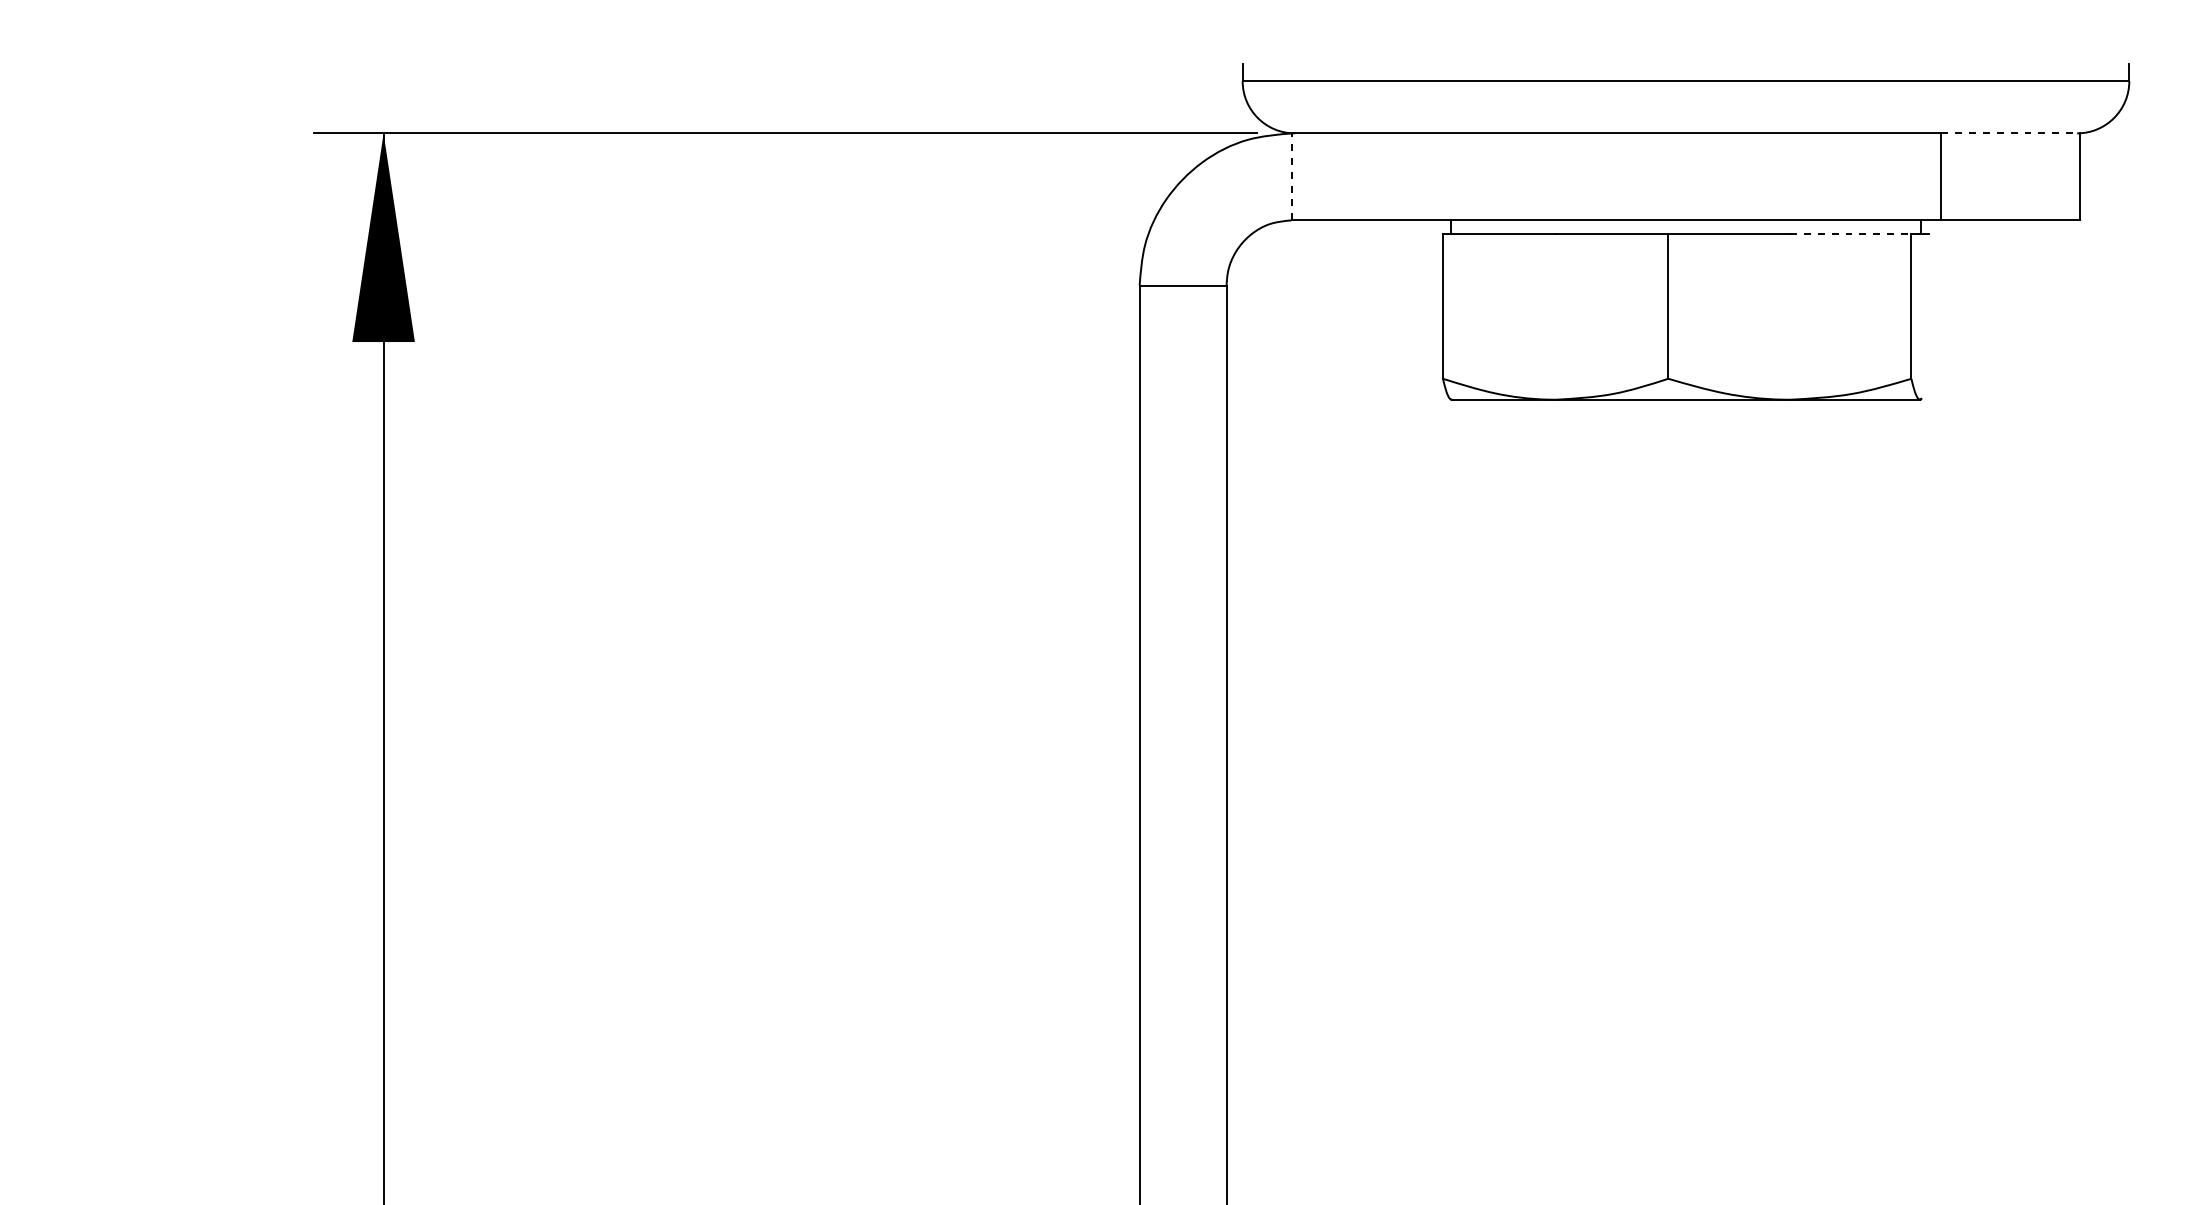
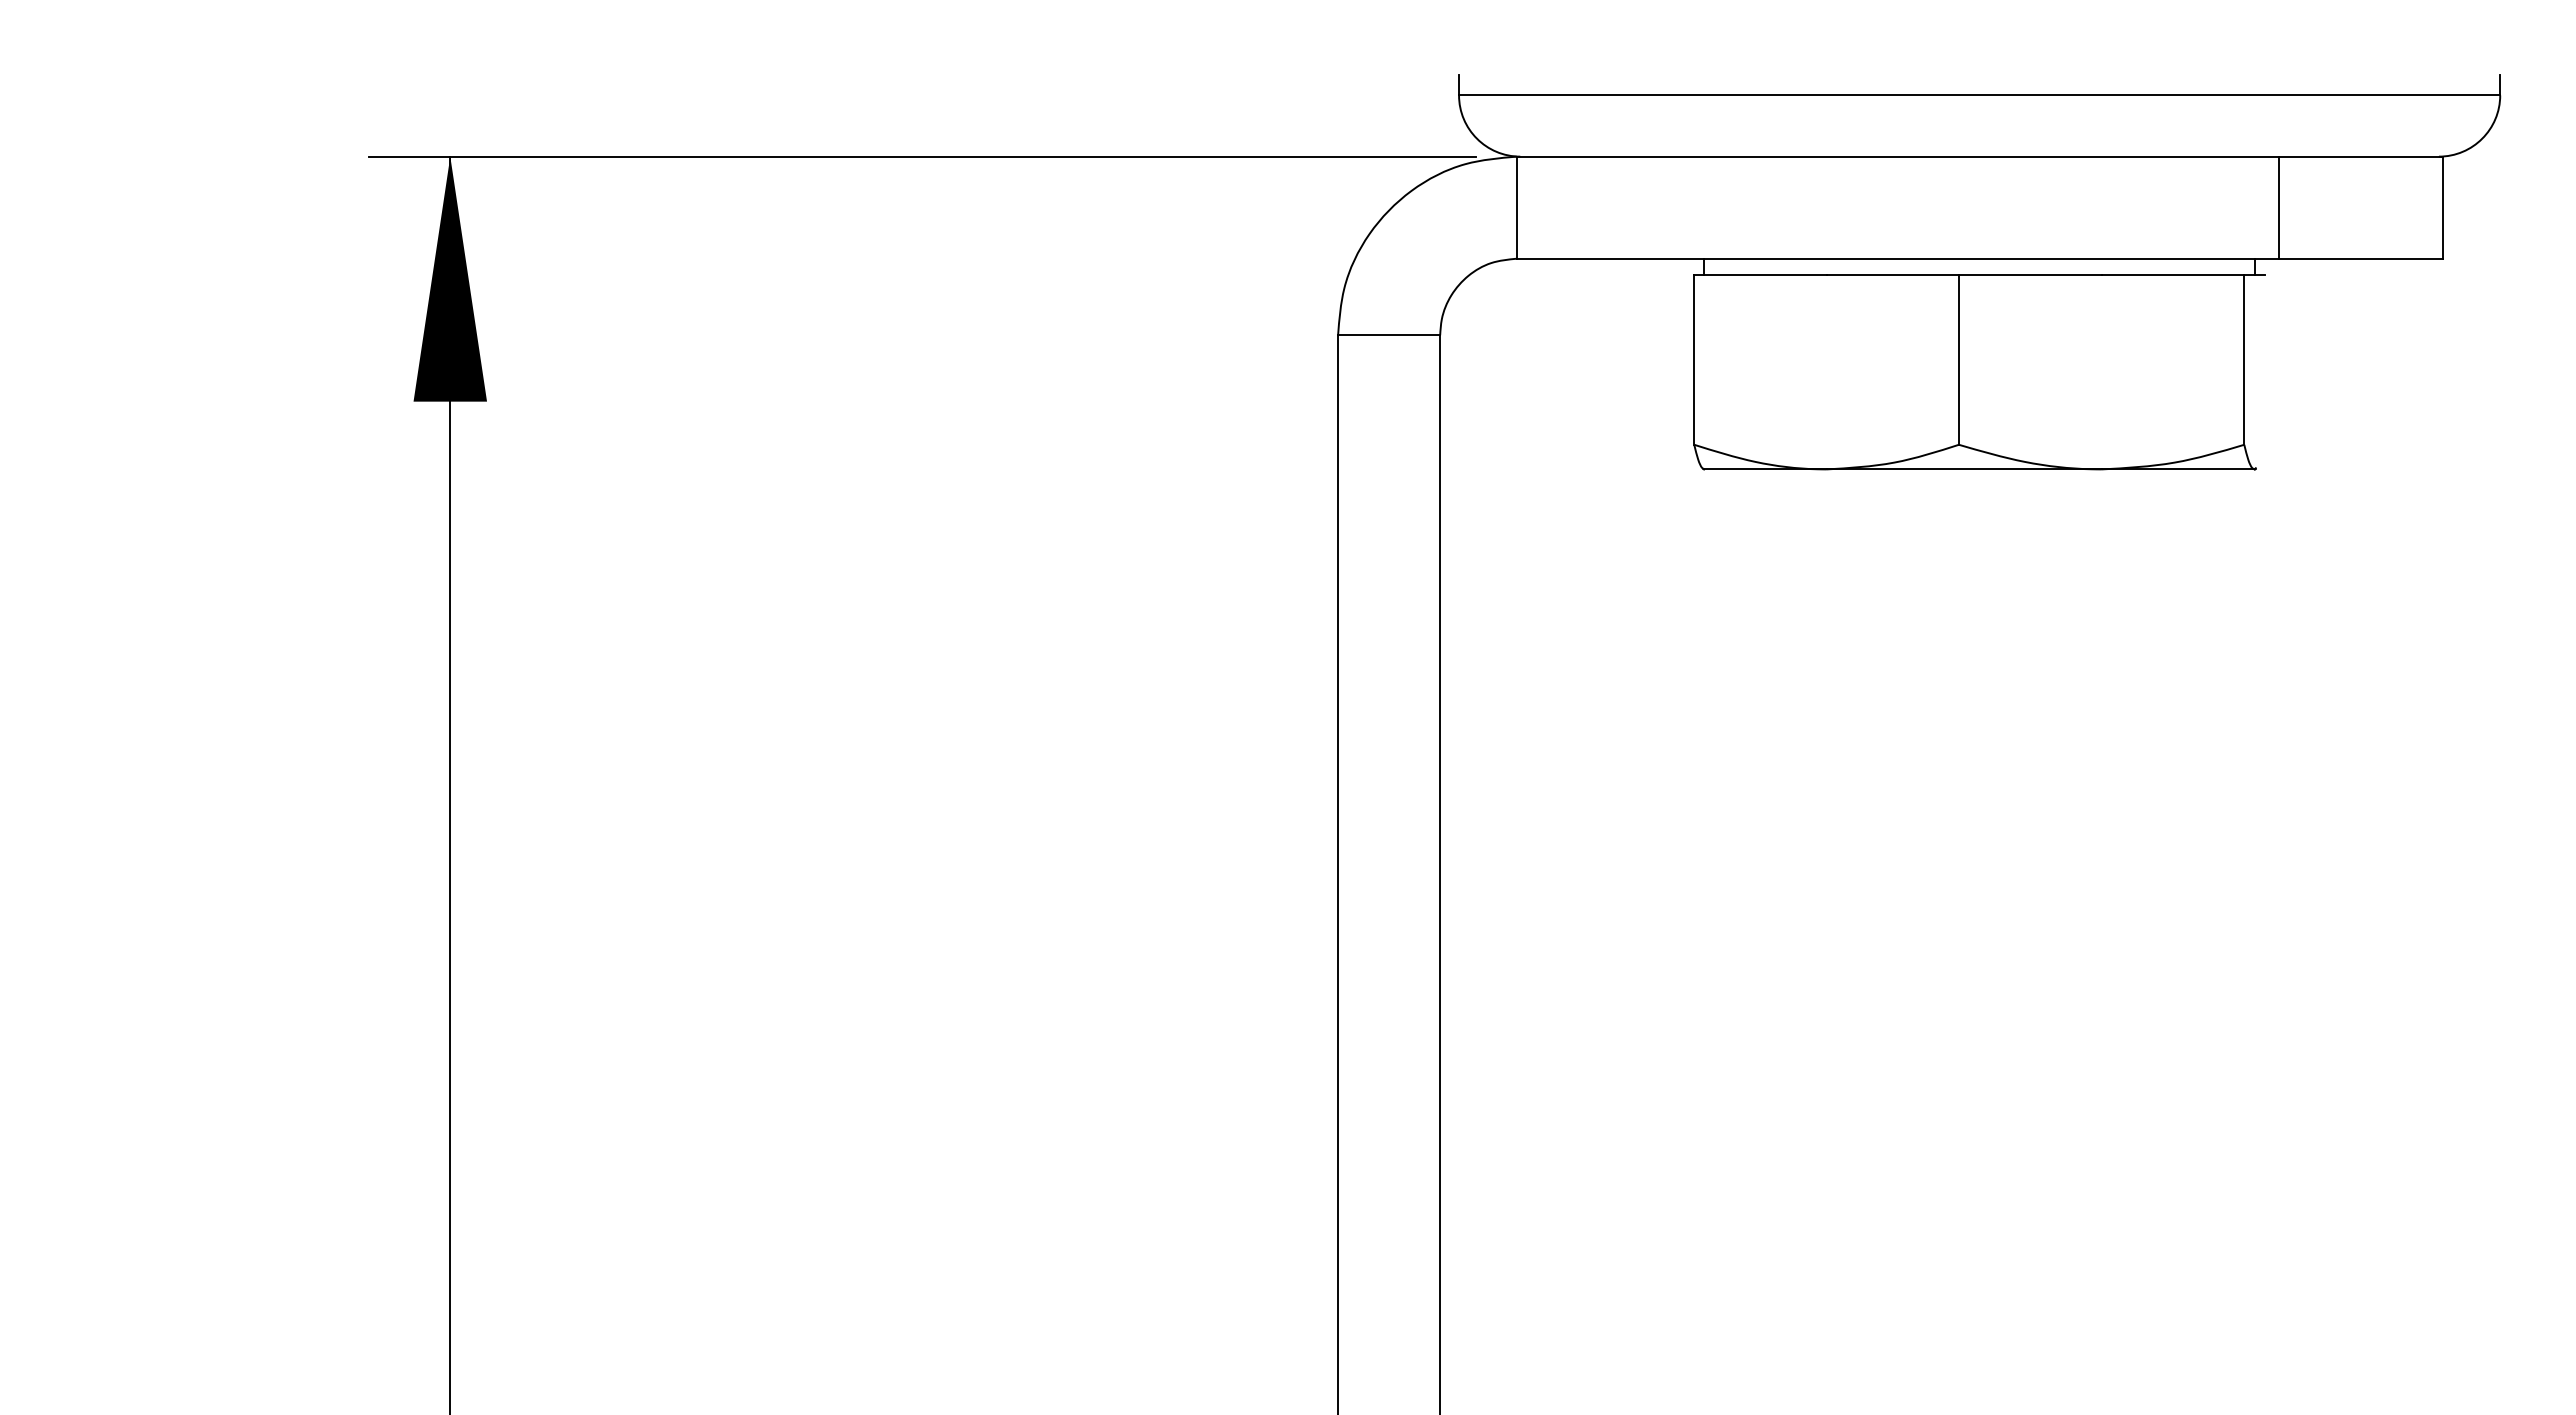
line: (2010, 133) -> (2360, 156), dashed -> solid
line: (1291, 176) -> (1516, 207), dashed -> solid
line: (1851, 234) -> (2173, 275), dashed -> solid

